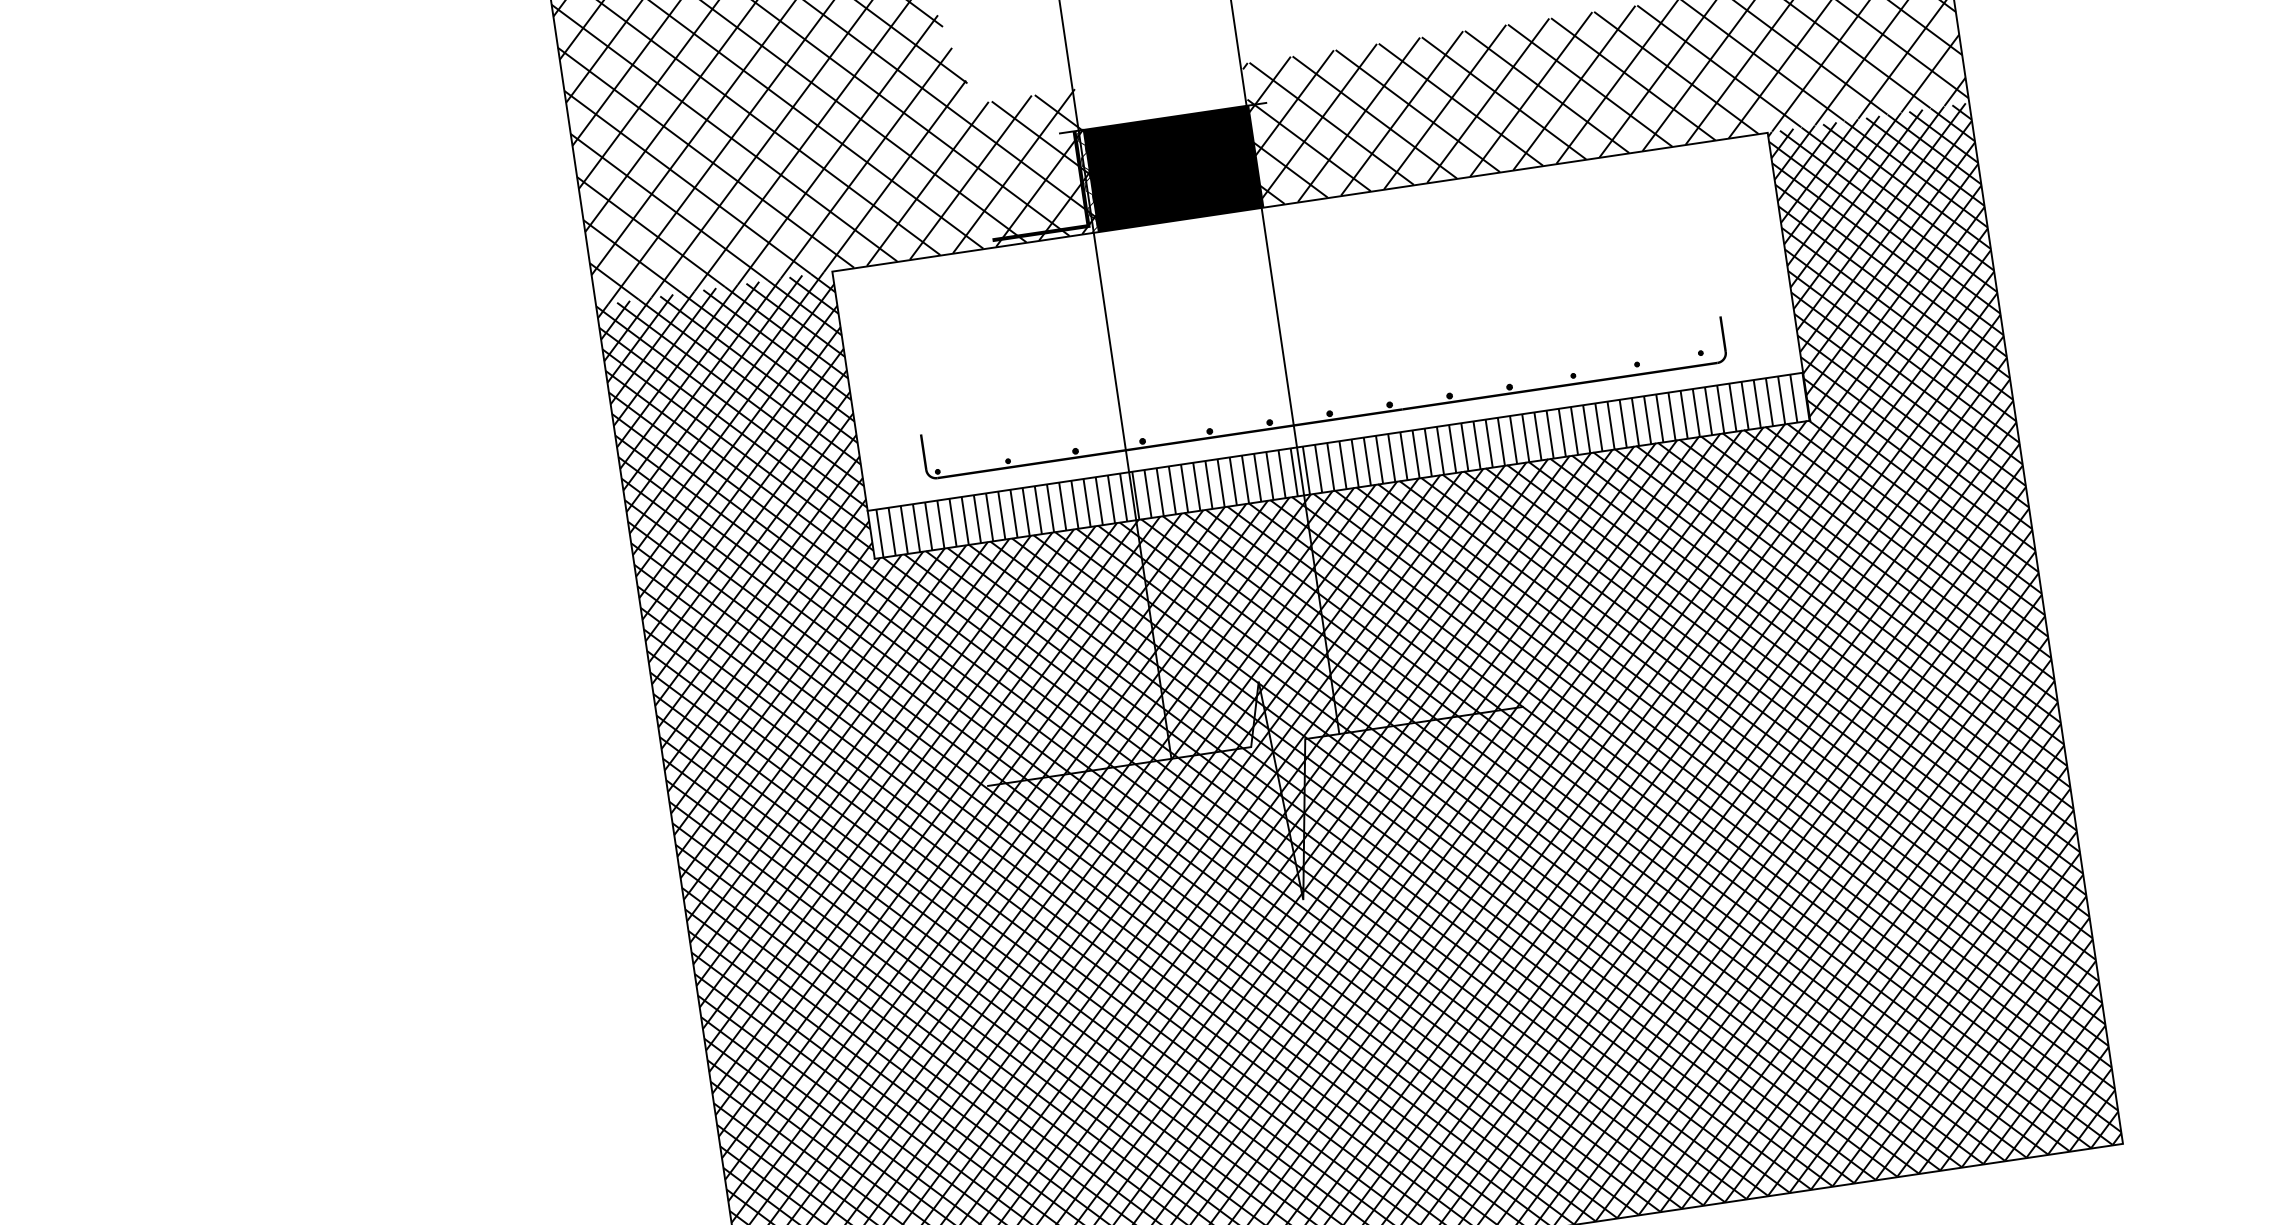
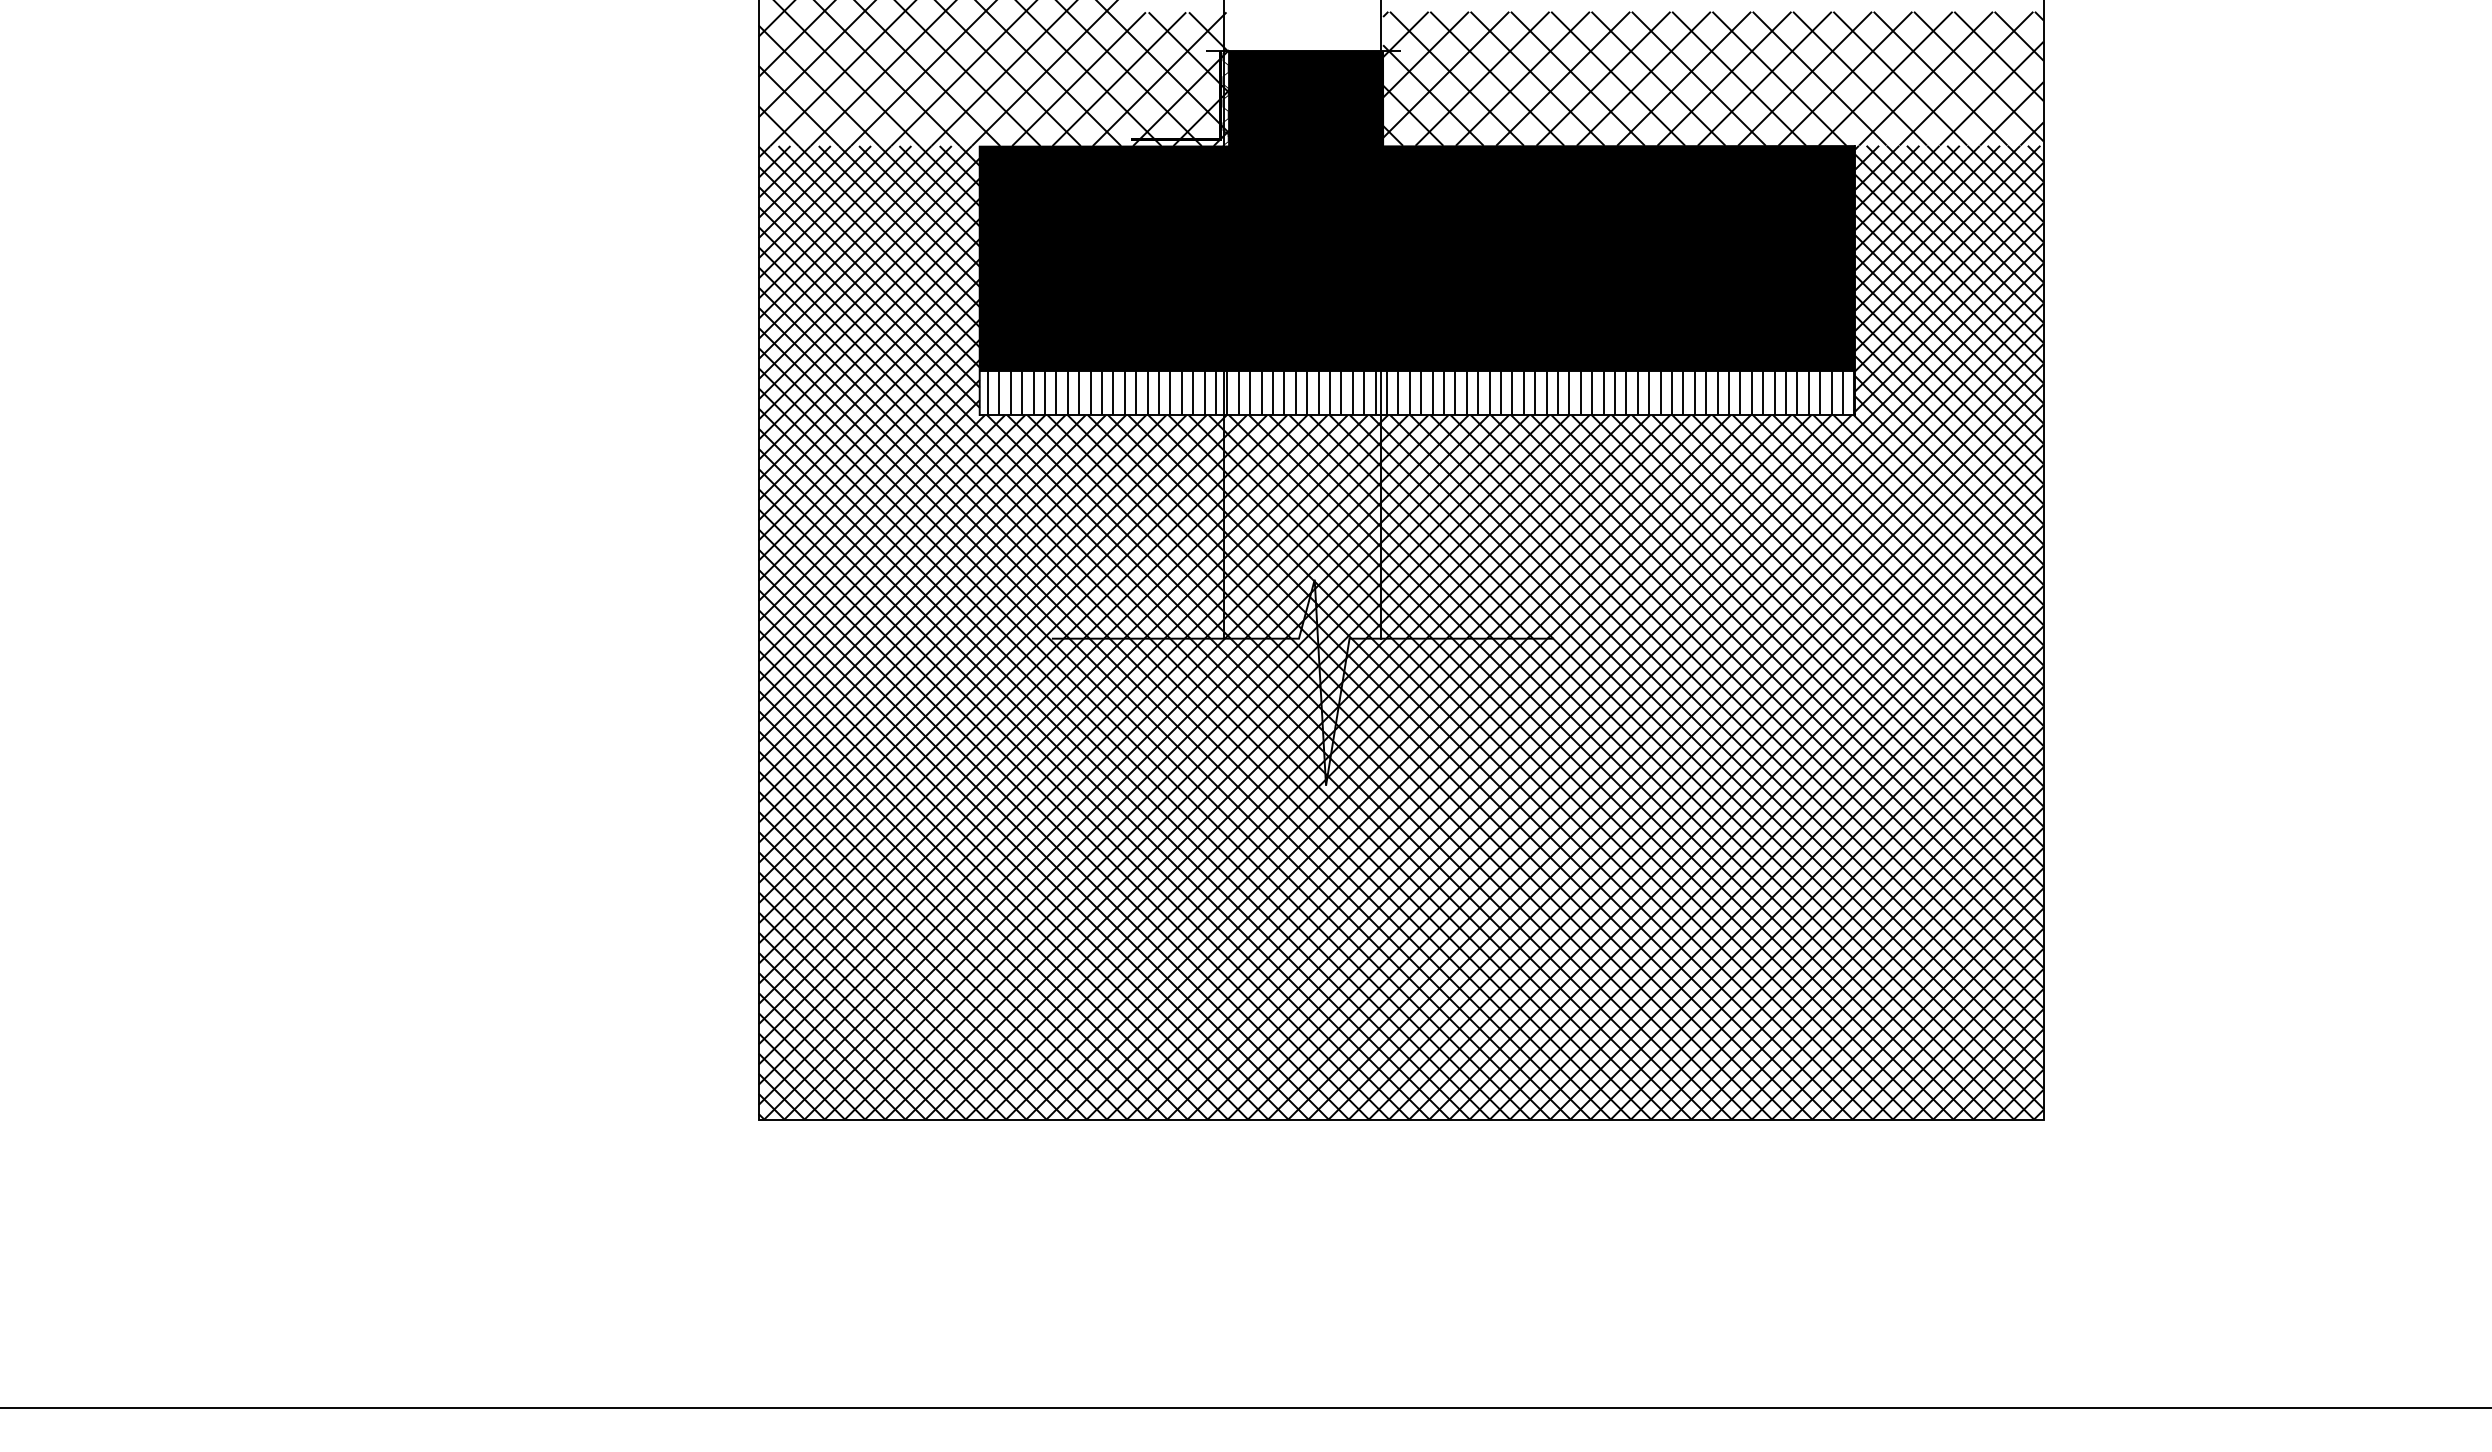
fill: (1317, 322) -> (1417, 258), added

